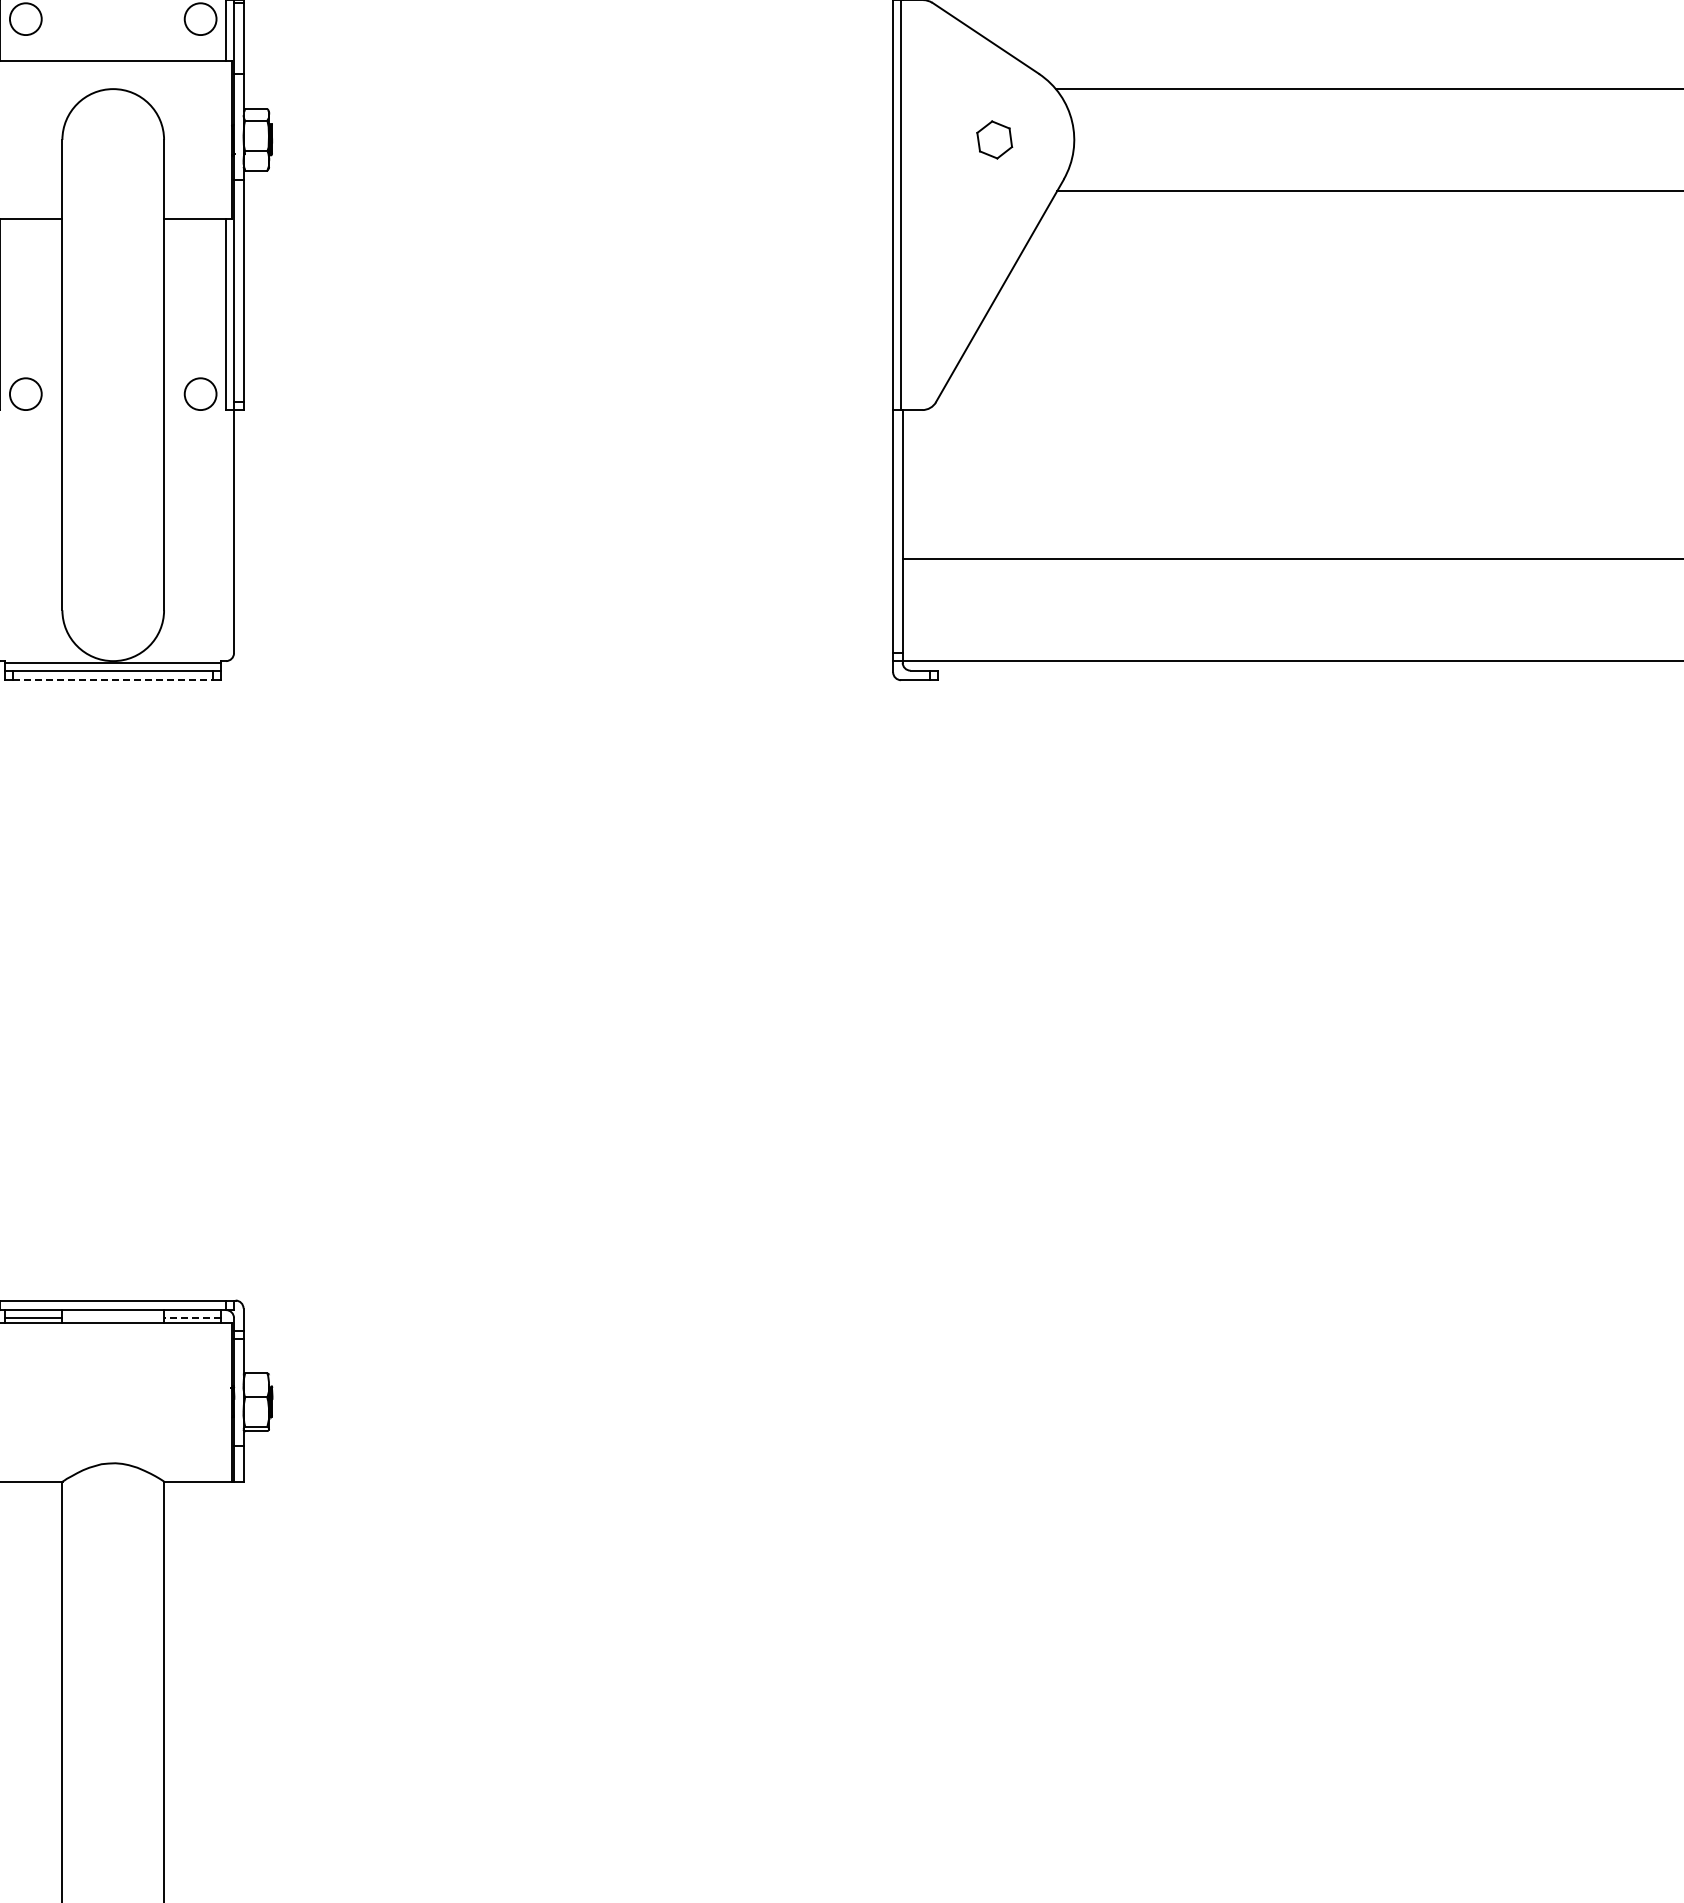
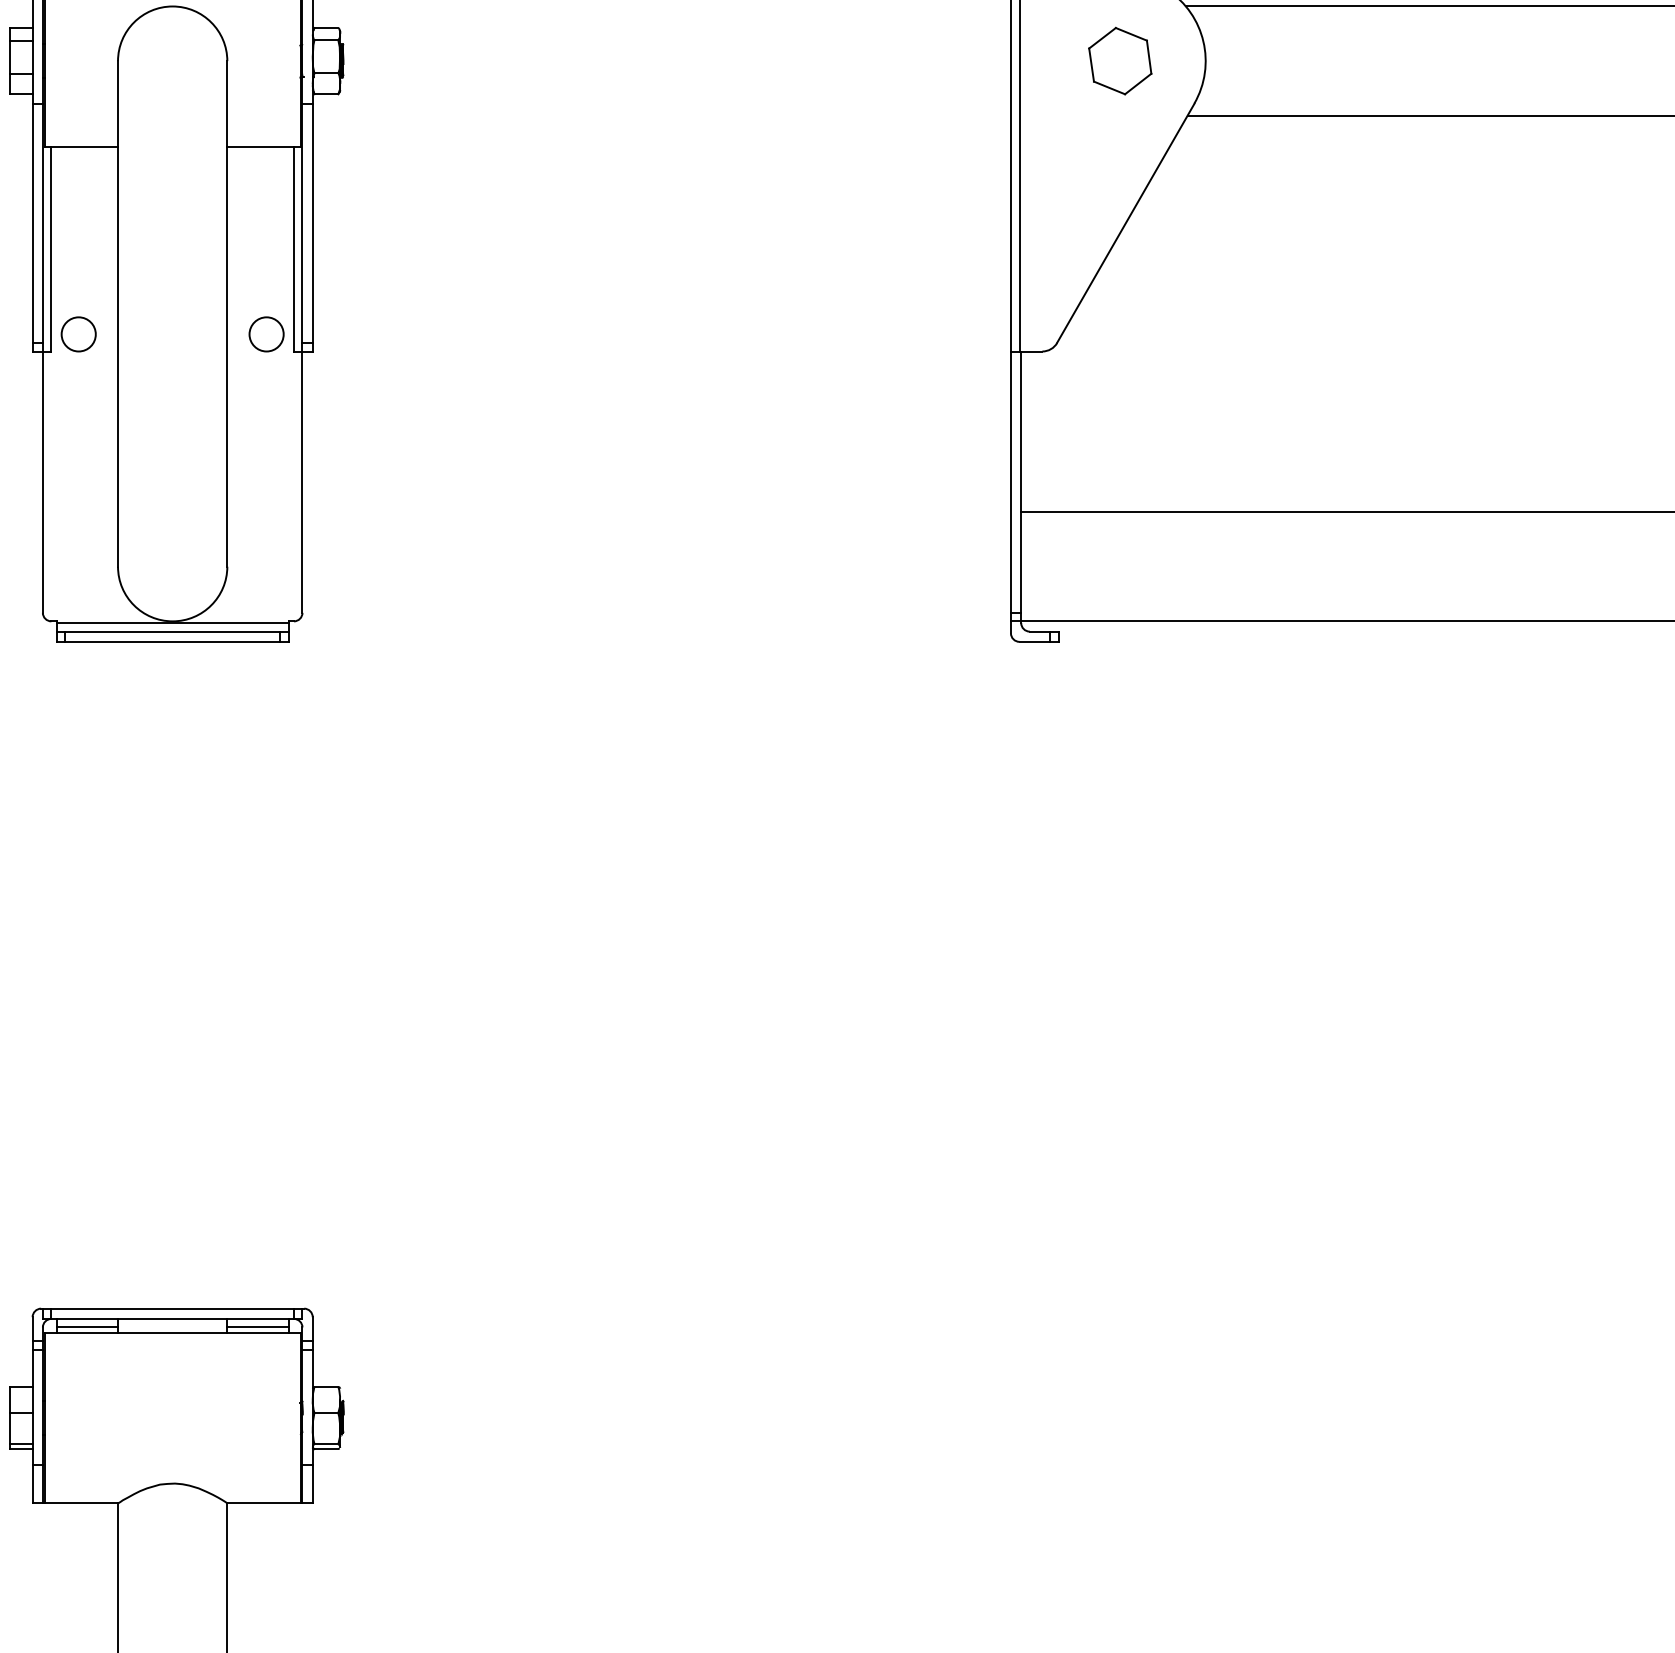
part: (994, 139) -> (1119, 60), size x1.67
line: (113, 680) -> (172, 642), dashed -> solid
line: (192, 1318) -> (257, 1327), dashed -> solid

